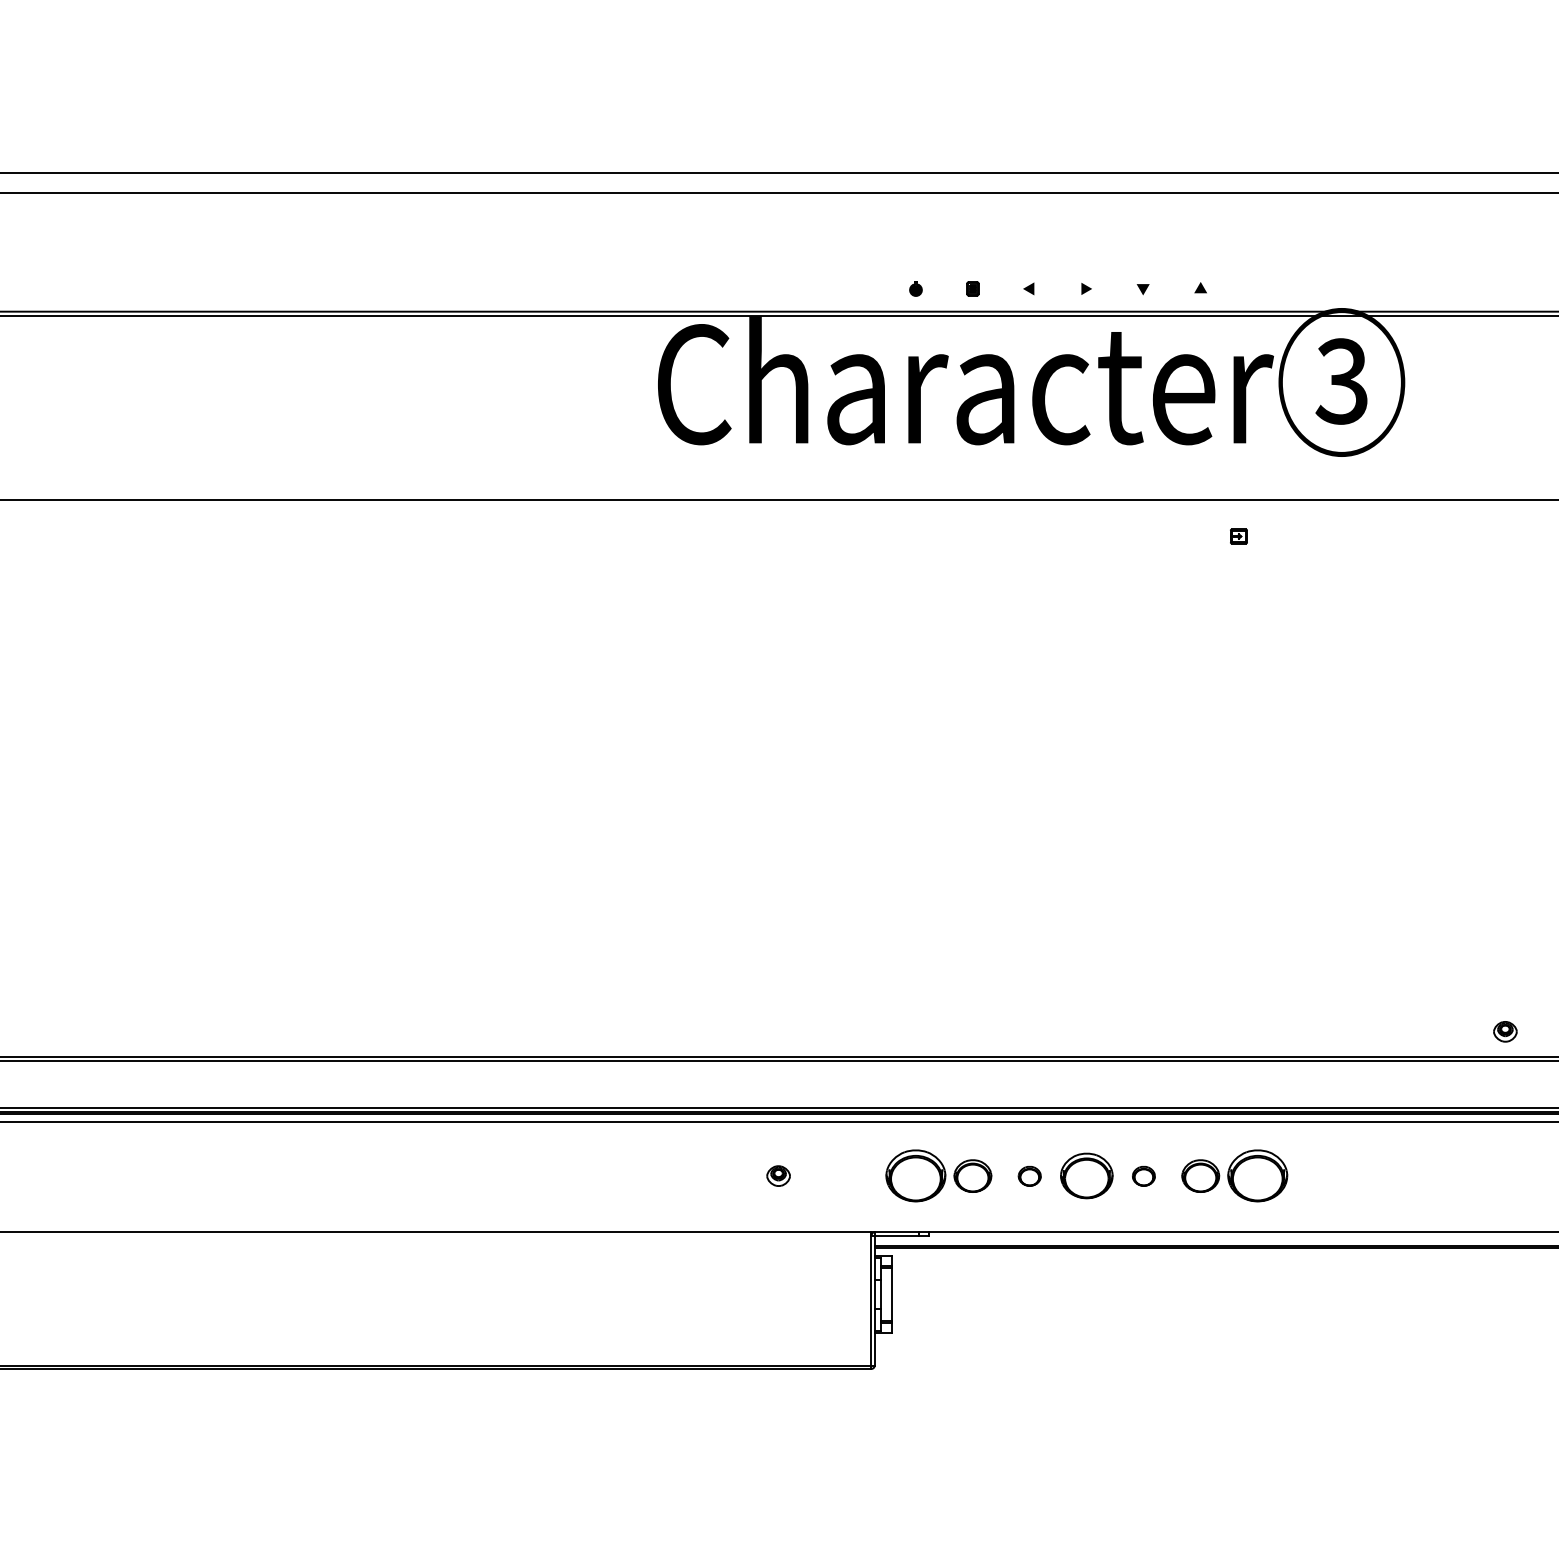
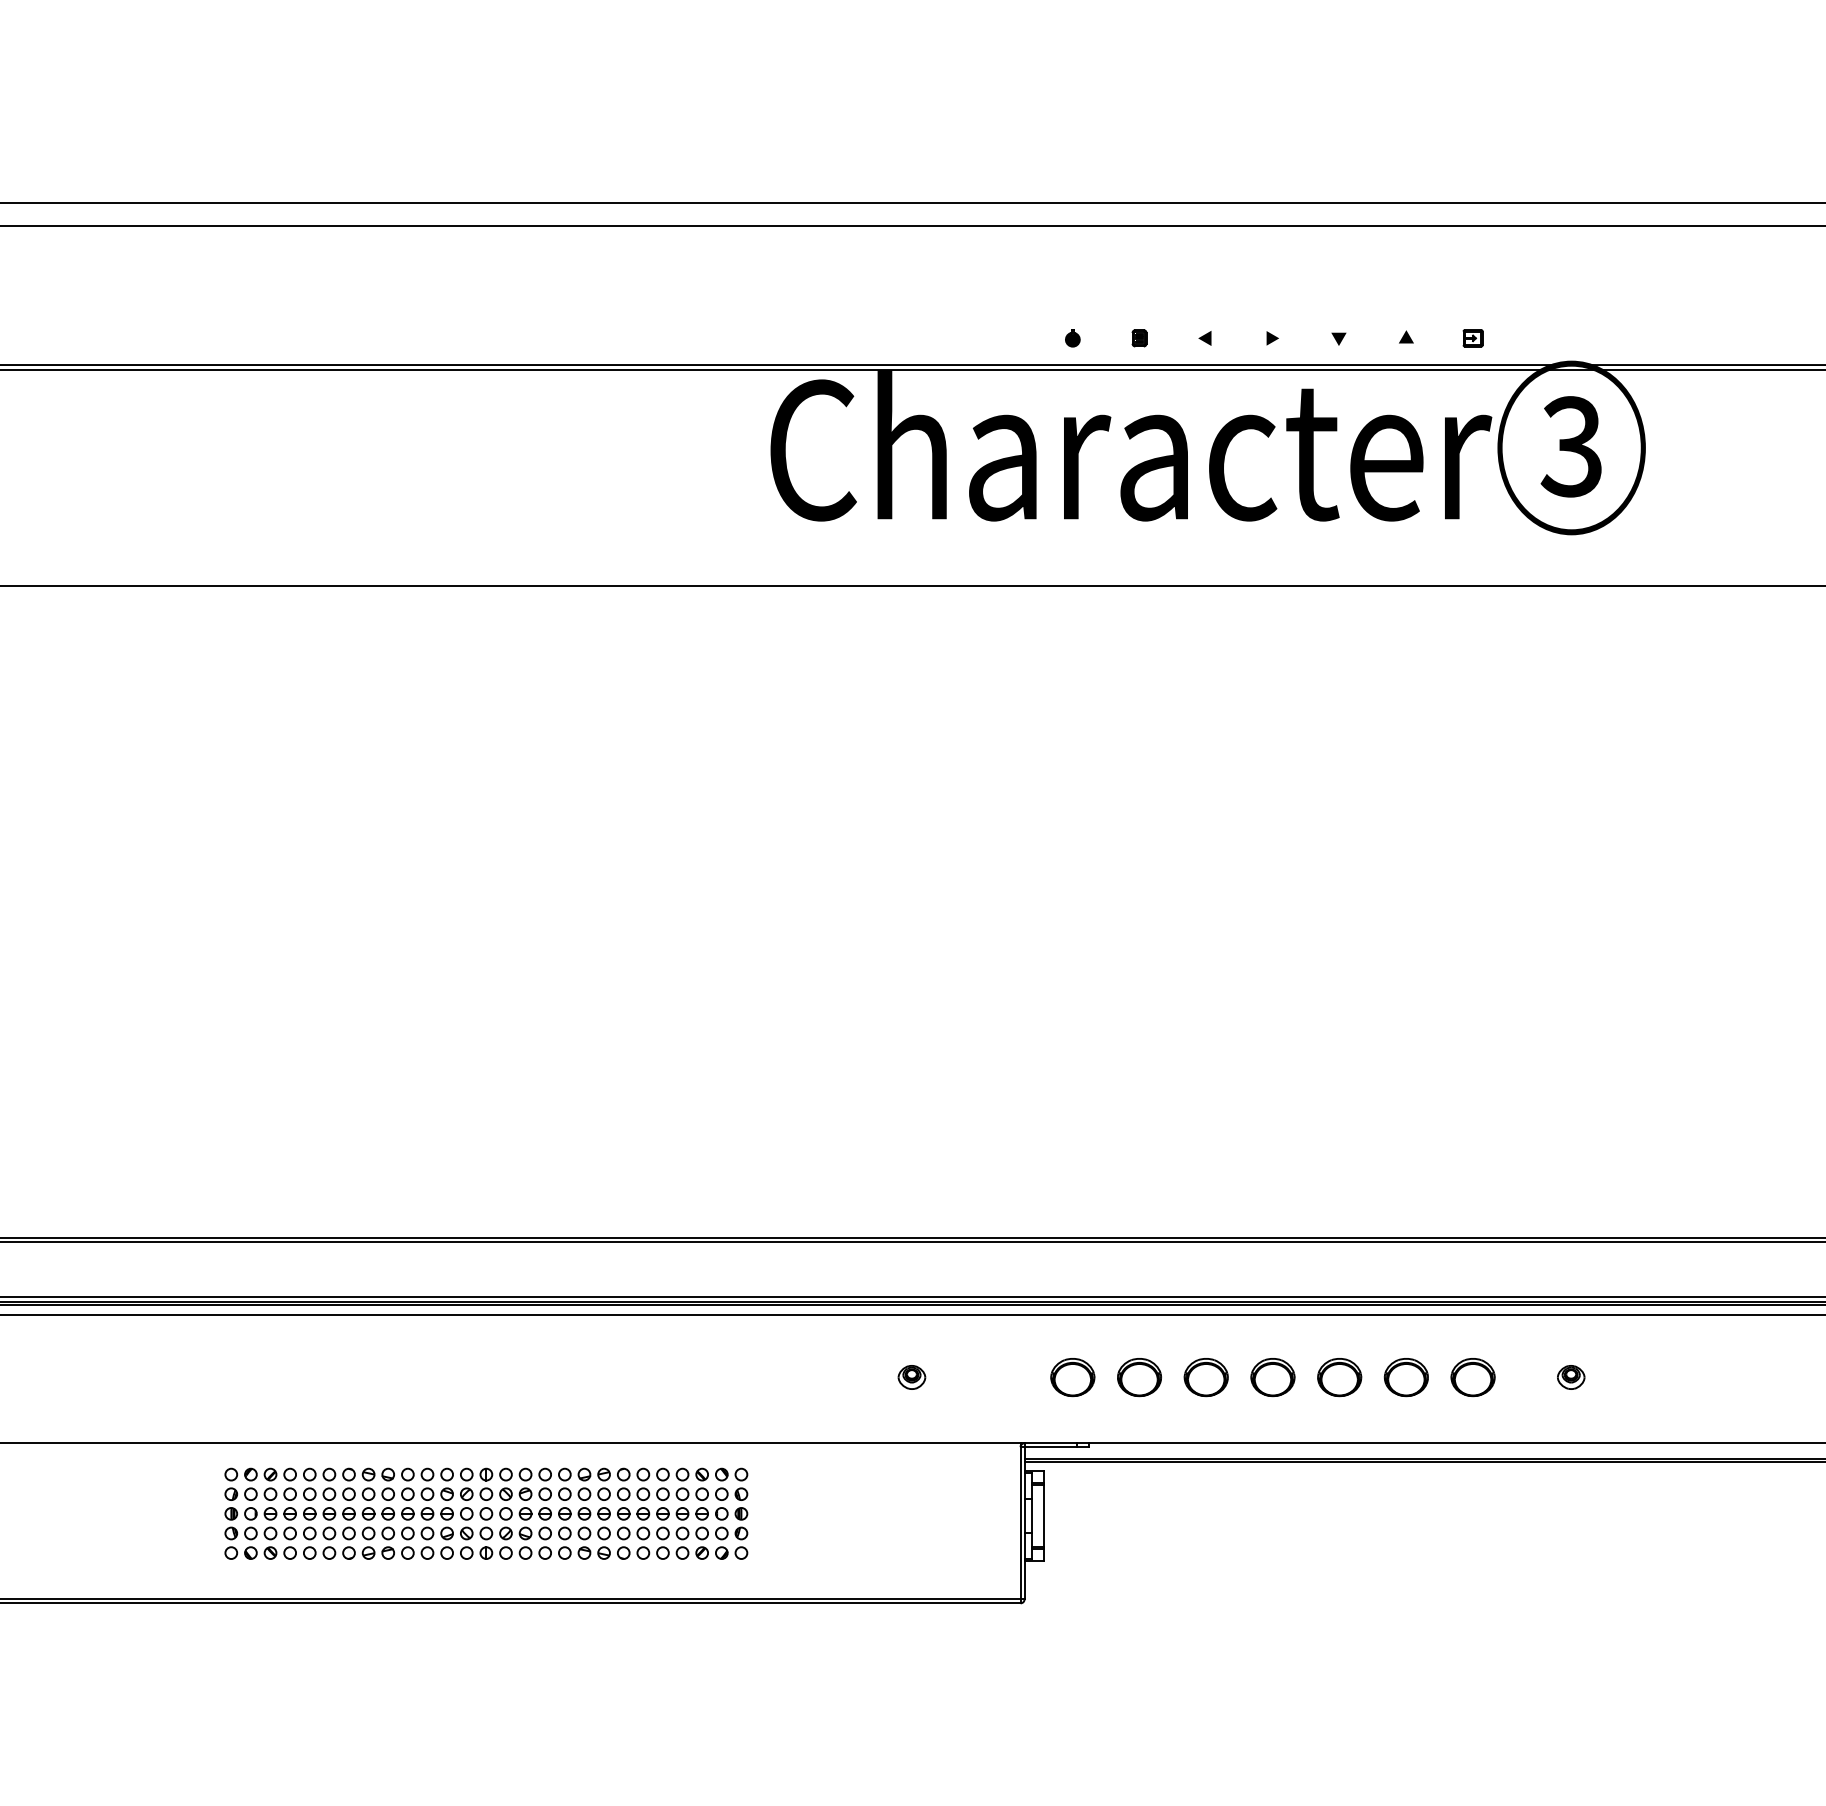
part: (1238, 536) -> (1472, 338), moved
part: (1505, 1031) -> (1571, 1377), moved
part: (915, 1176) -> (1072, 1377), size x0.62
part: (1029, 1176) -> (1205, 1377), size x1.67
part: (1086, 1176) -> (1272, 1377), size x0.71
part: (1143, 1176) -> (1339, 1377), size x1.67
part: (1257, 1176) -> (1472, 1377), size x0.62
part: (415, 1292) -> (486, 1513), added

